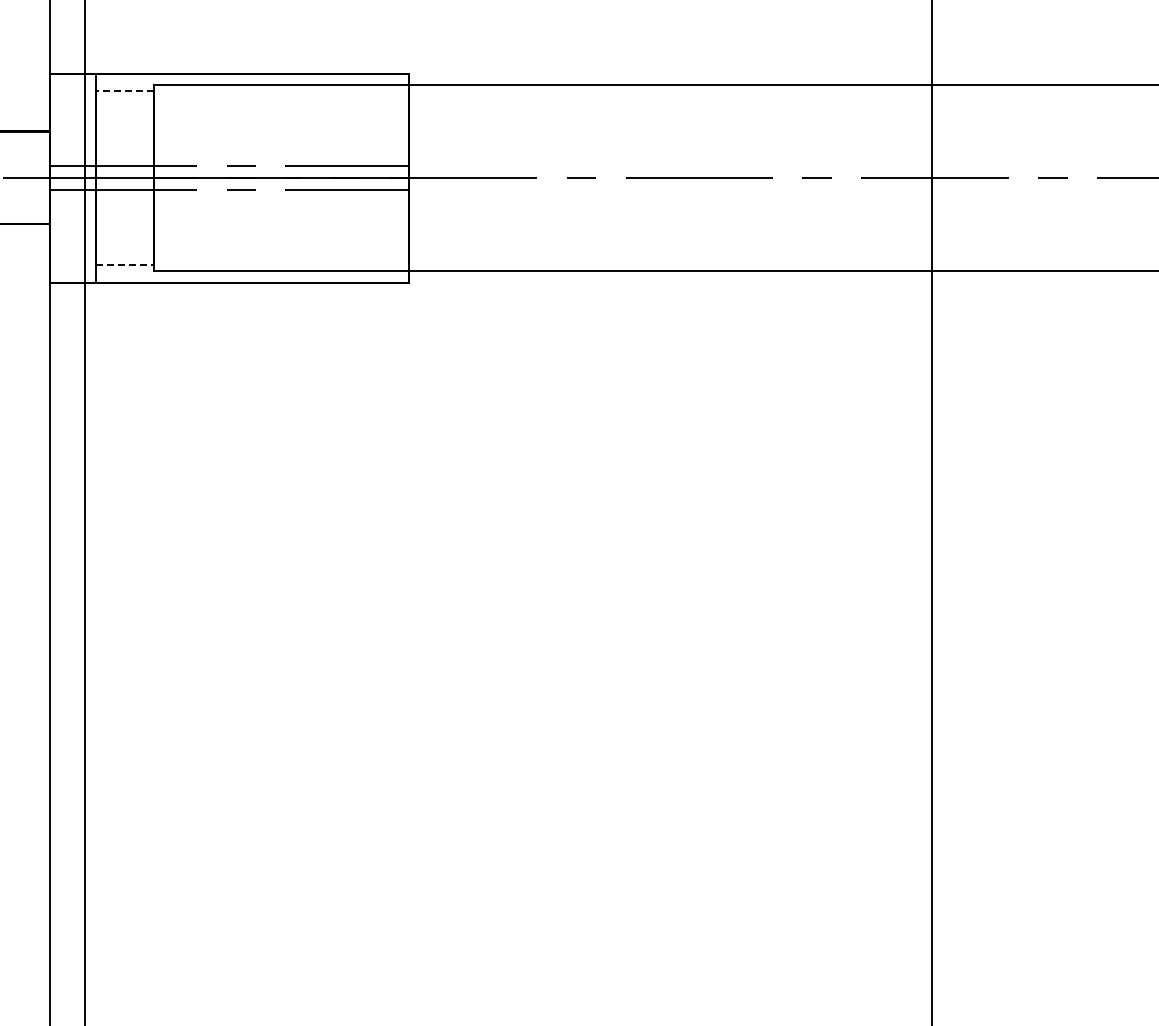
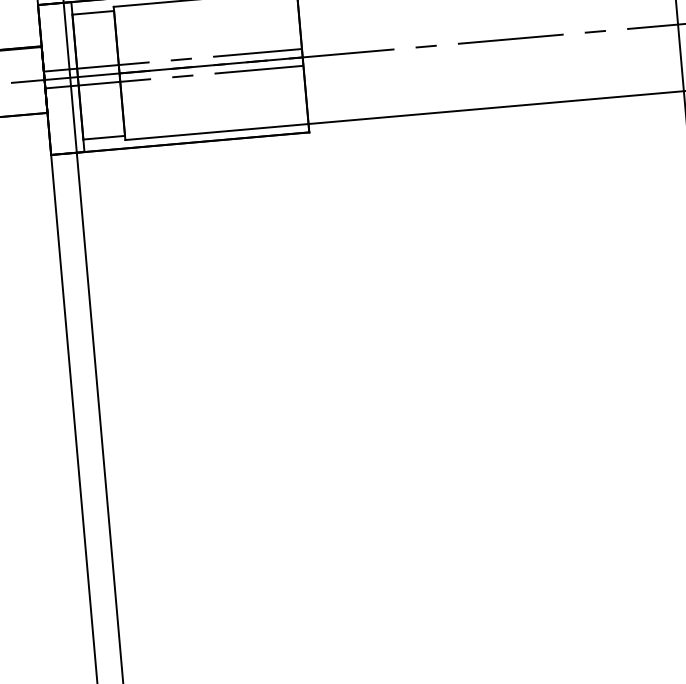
line: (124, 91) -> (92, 13), dashed -> solid
line: (125, 265) -> (104, 137), dashed -> solid

